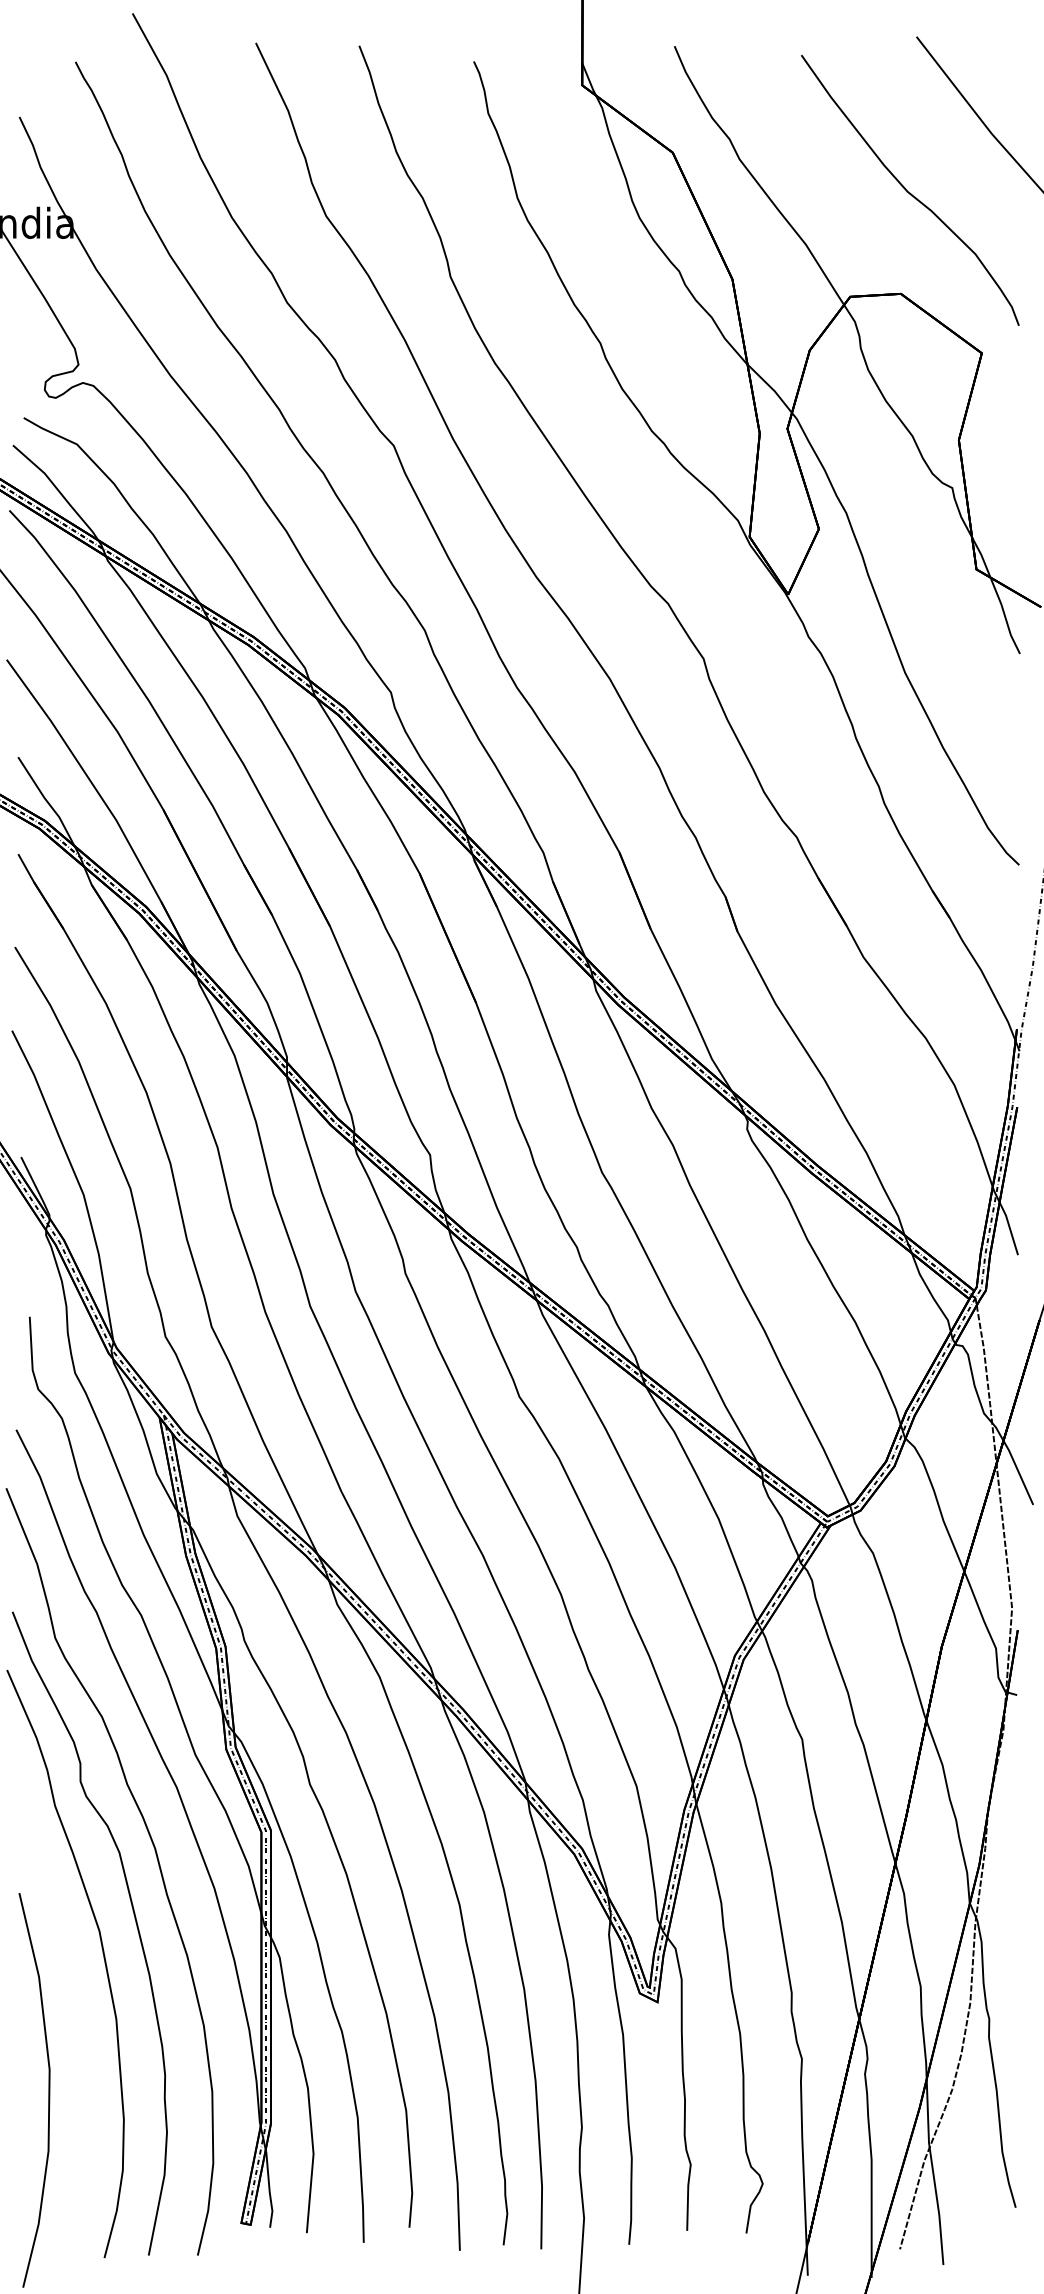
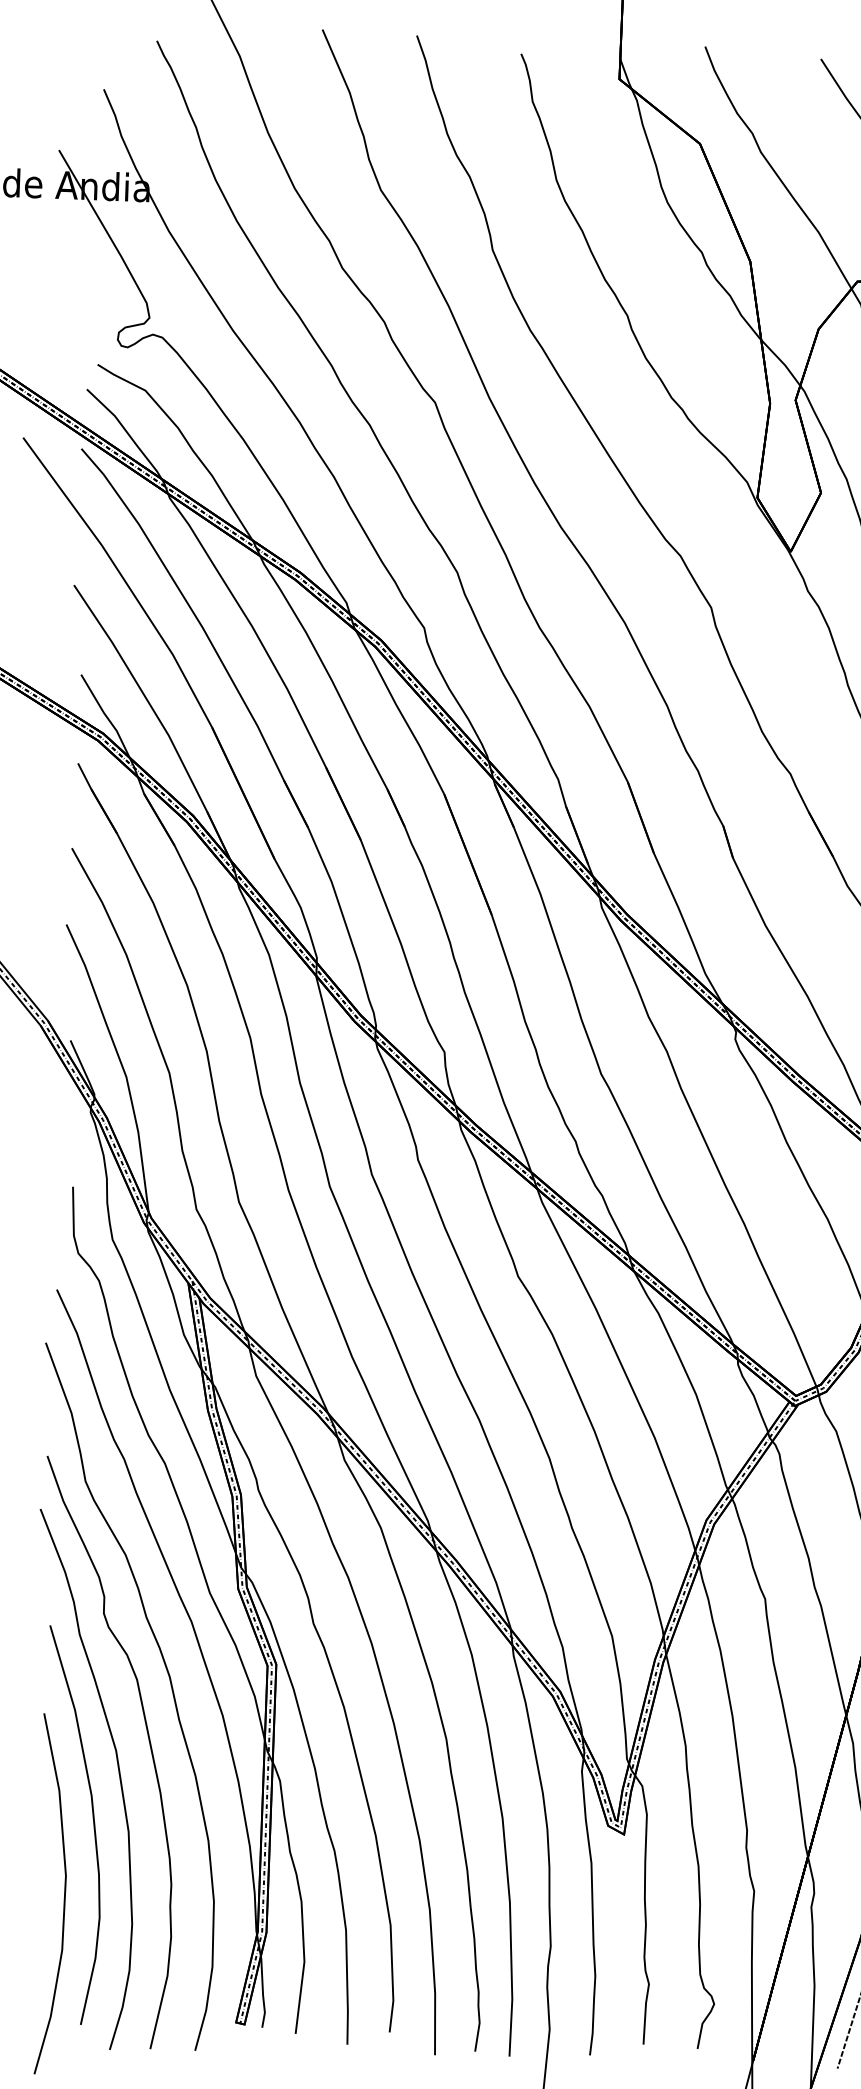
curve: (77, 2013) -> (93, 1825), added

